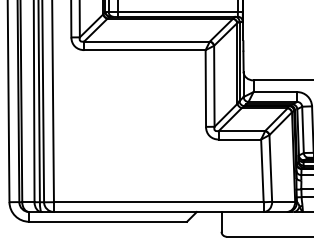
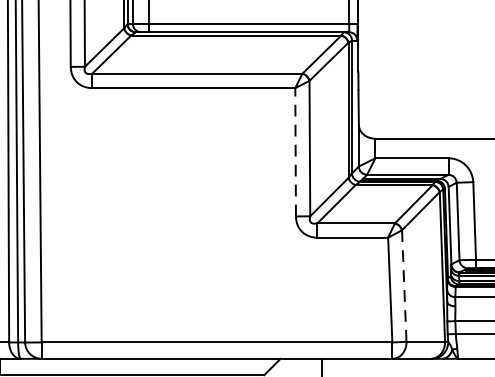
line: (205, 87) -> (295, 150), solid -> dashed
line: (270, 168) -> (403, 286), solid -> dashed

